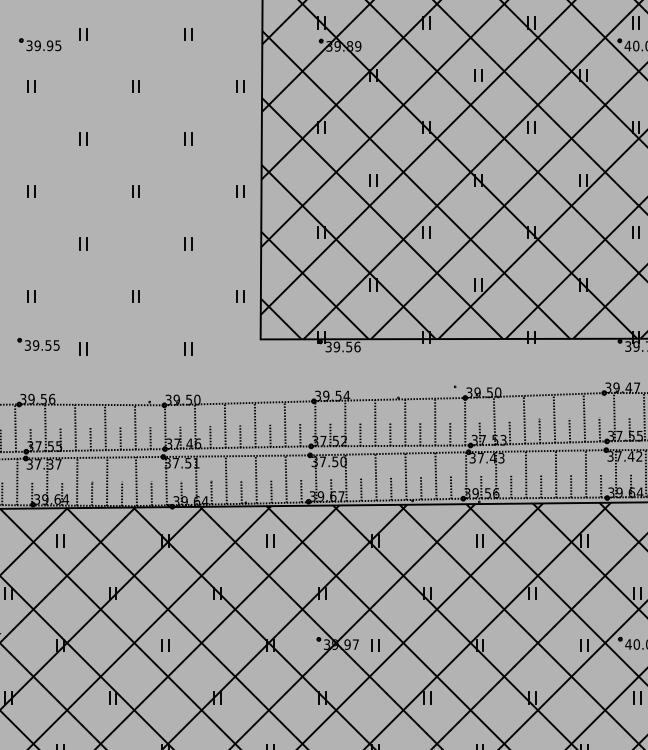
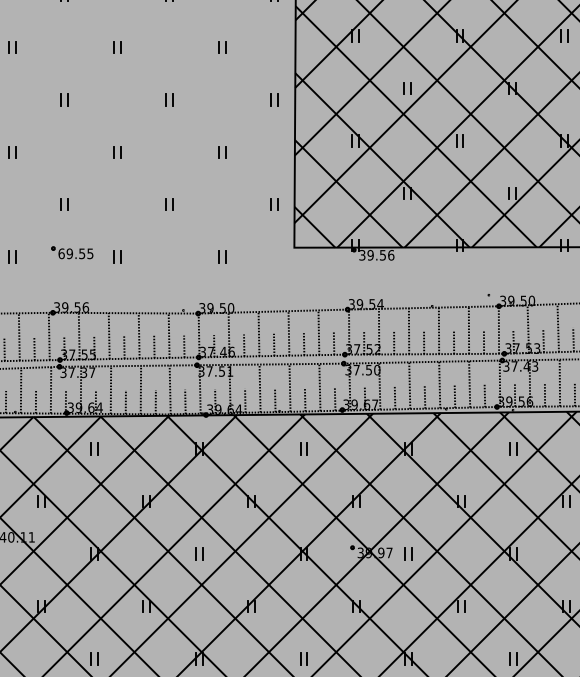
text: (27, 345) -> (61, 253), 39.55 -> 69.55

